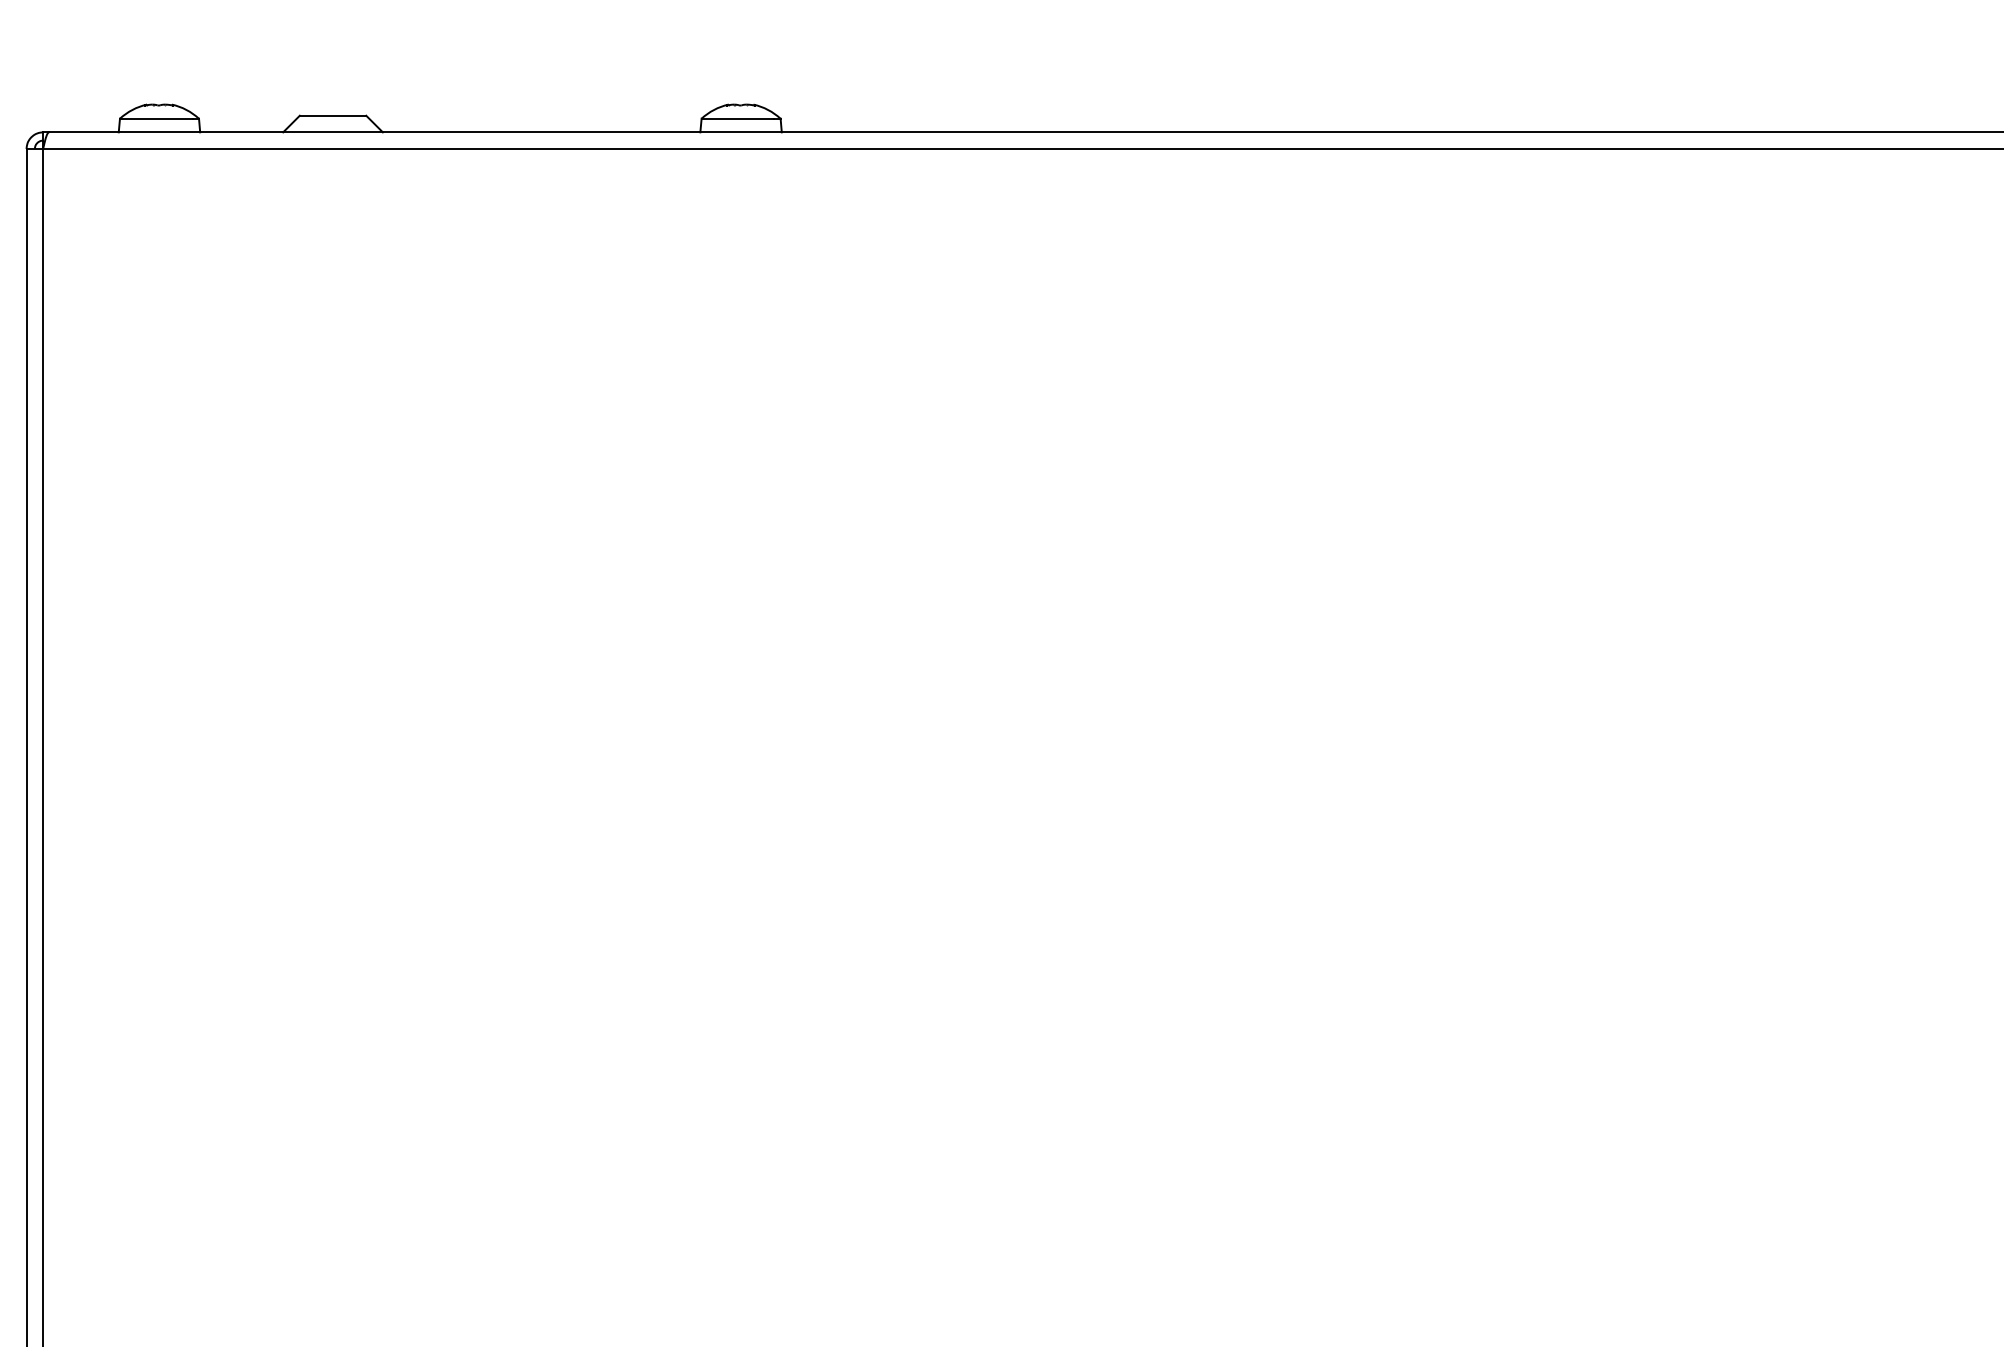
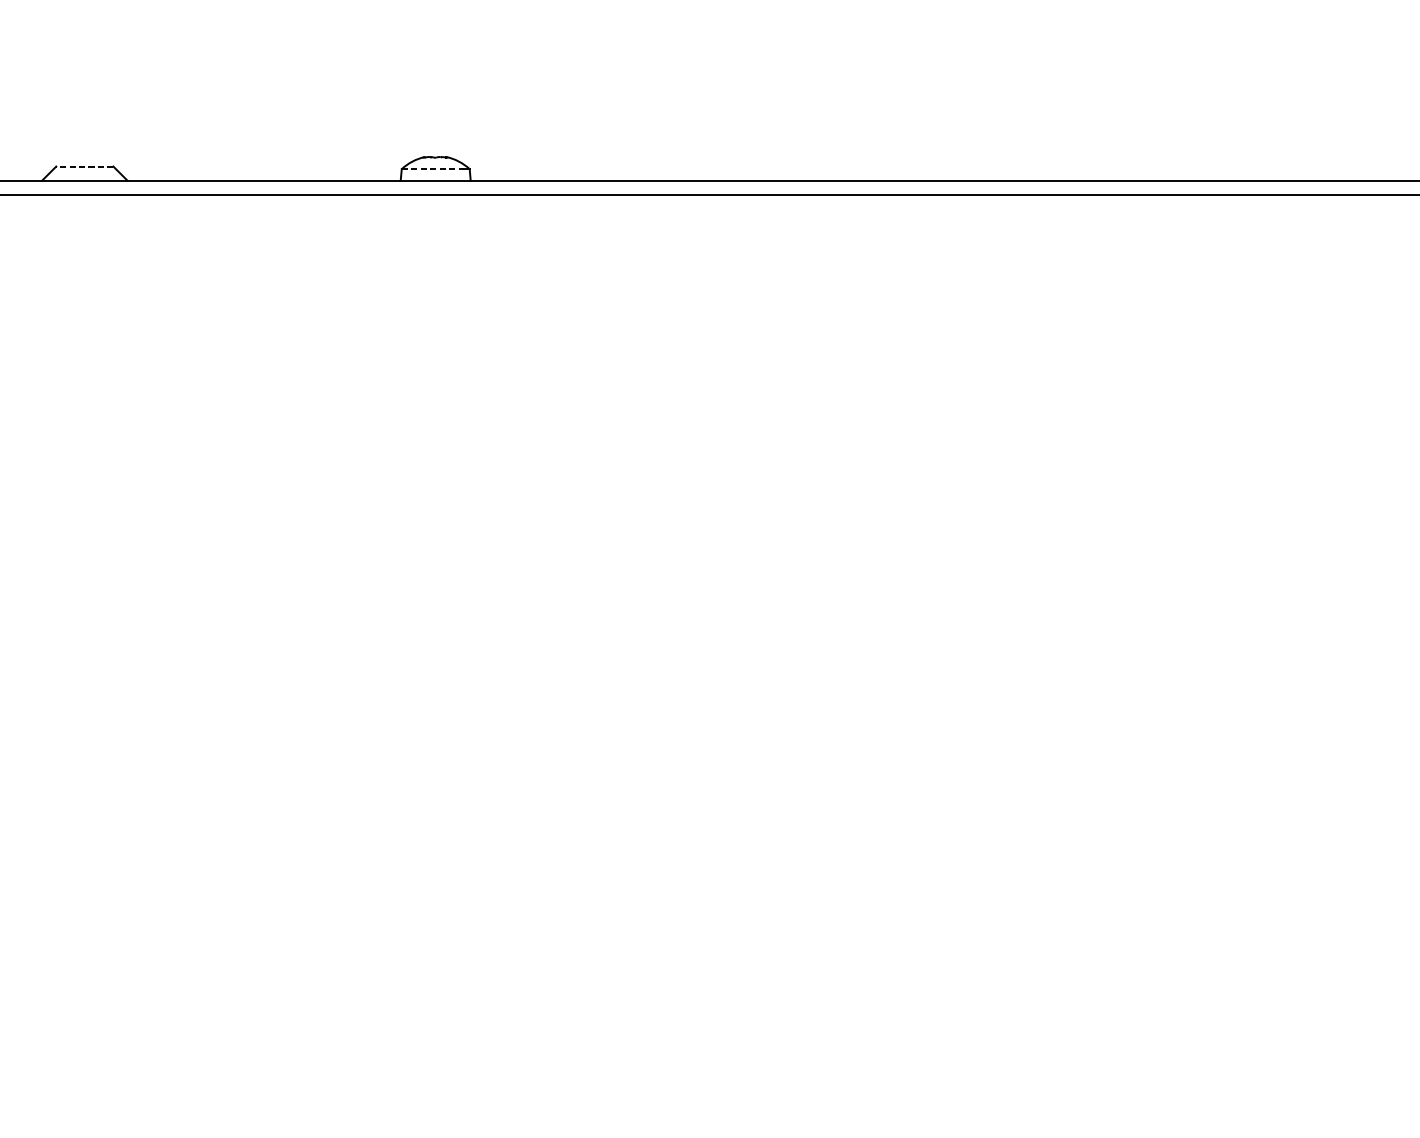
line: (332, 115) -> (84, 166), solid -> dashed
line: (738, 118) -> (433, 168), solid -> dashed

